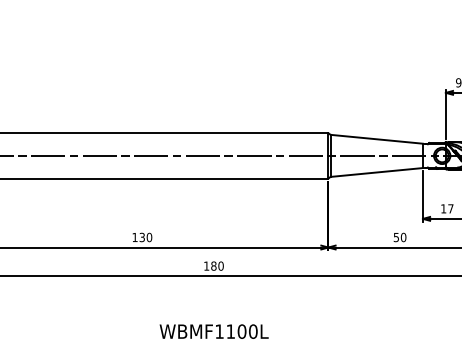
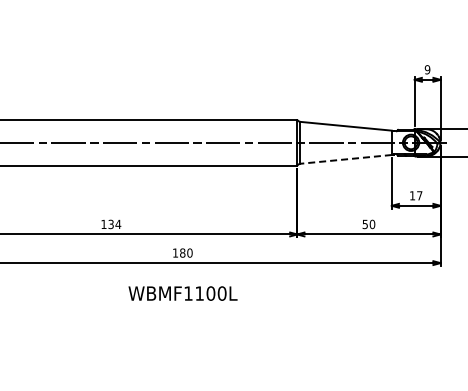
line: (376, 172) -> (345, 159), solid -> dashed
text: (149, 237) -> (118, 224), 130 -> 134
text: (213, 331) -> (182, 293), moved

